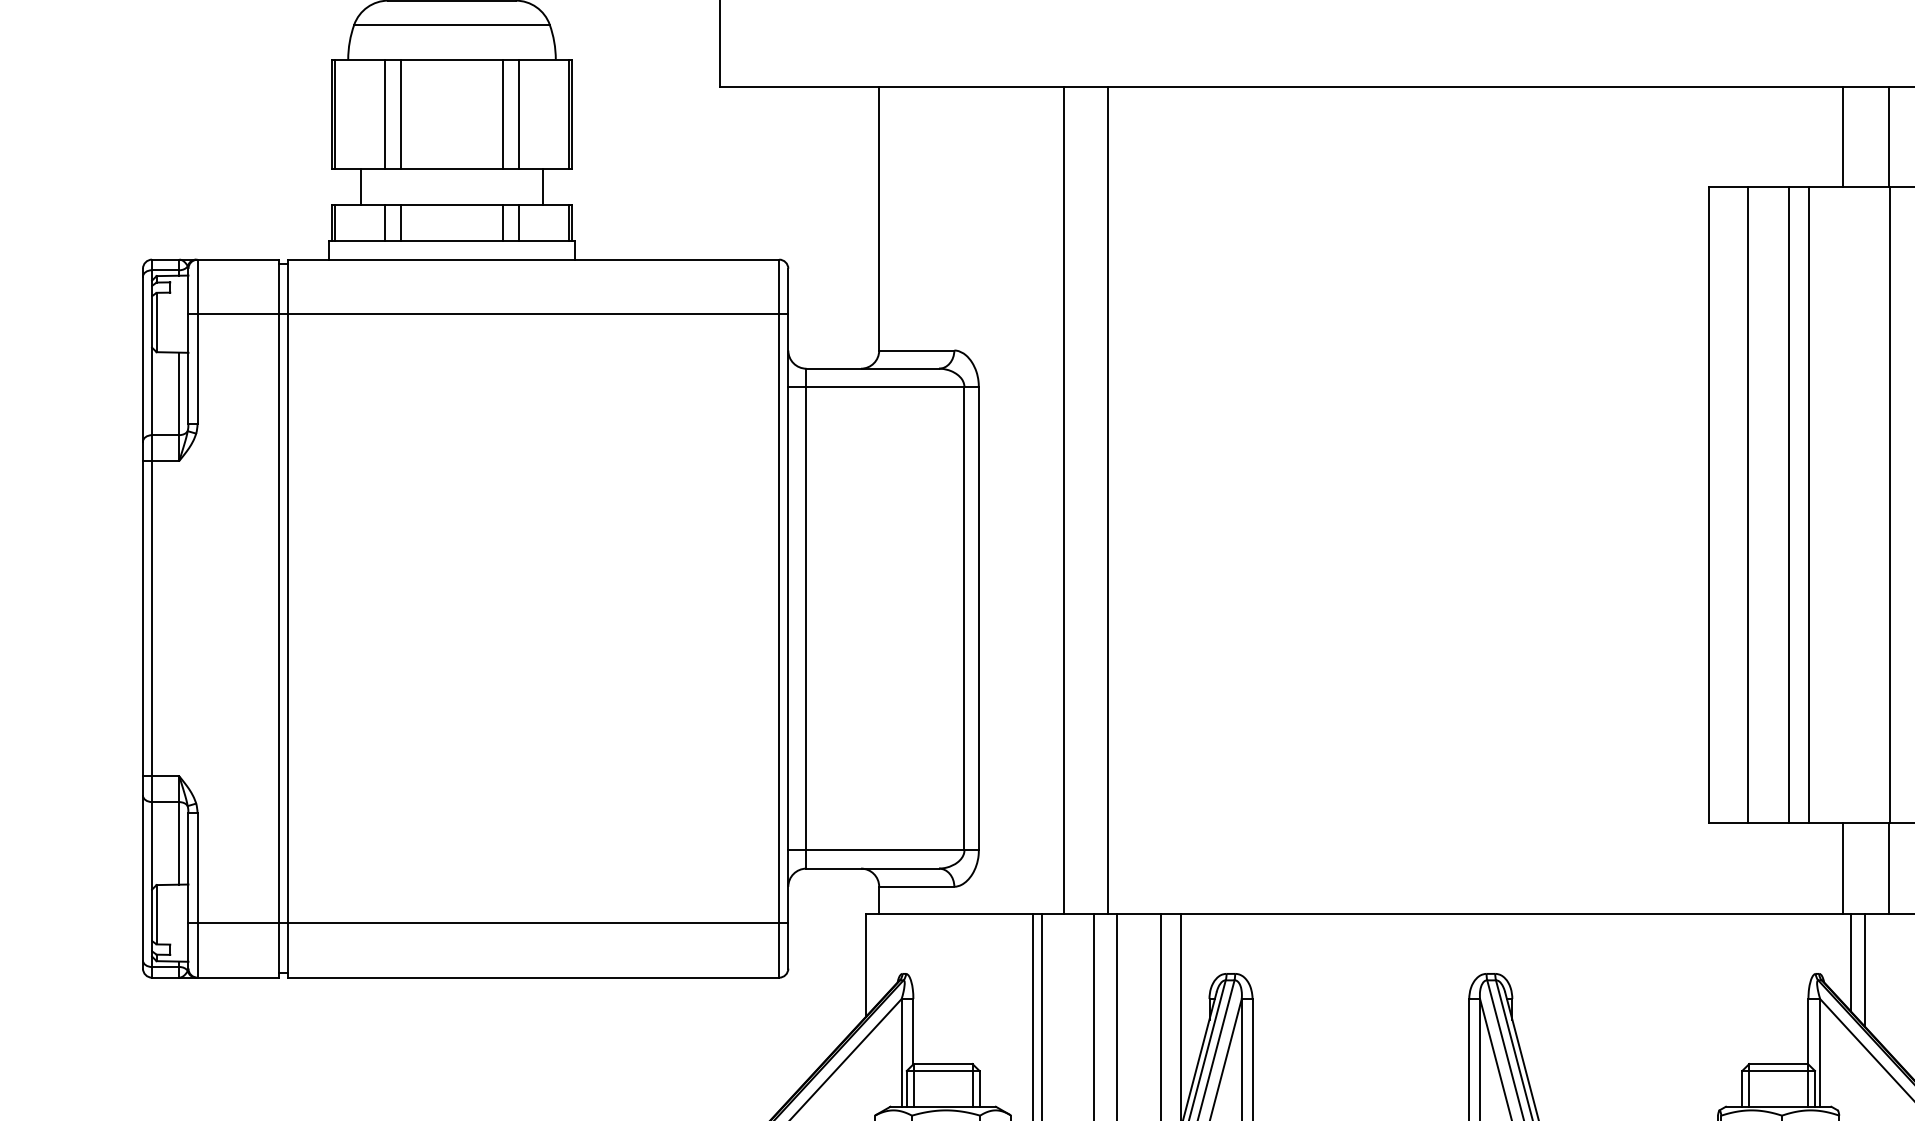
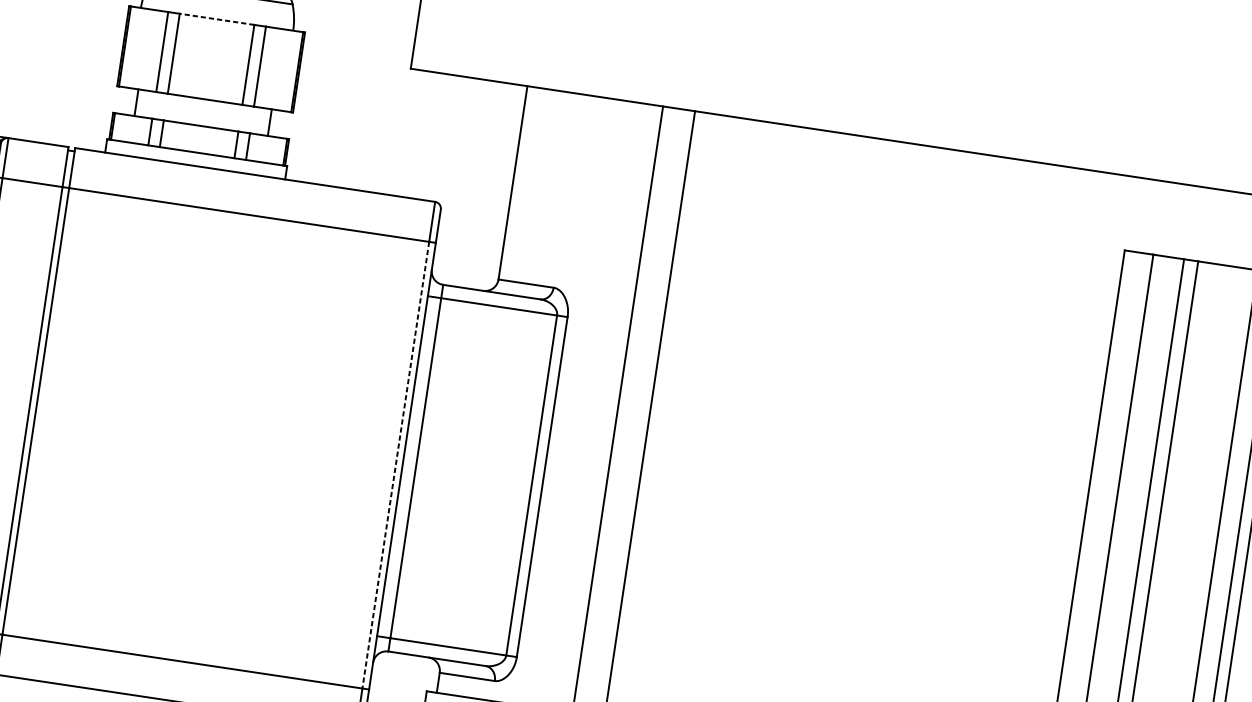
line: (451, 59) -> (216, 19), solid -> dashed
line: (1842, 136) -> (1228, 228), removed
line: (779, 619) -> (395, 465), solid -> dashed

